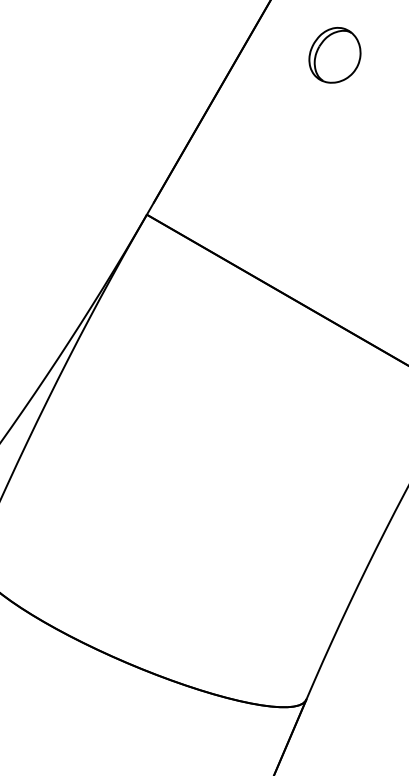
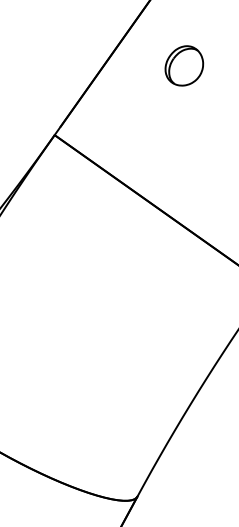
part: (334, 55) -> (184, 66), moved

